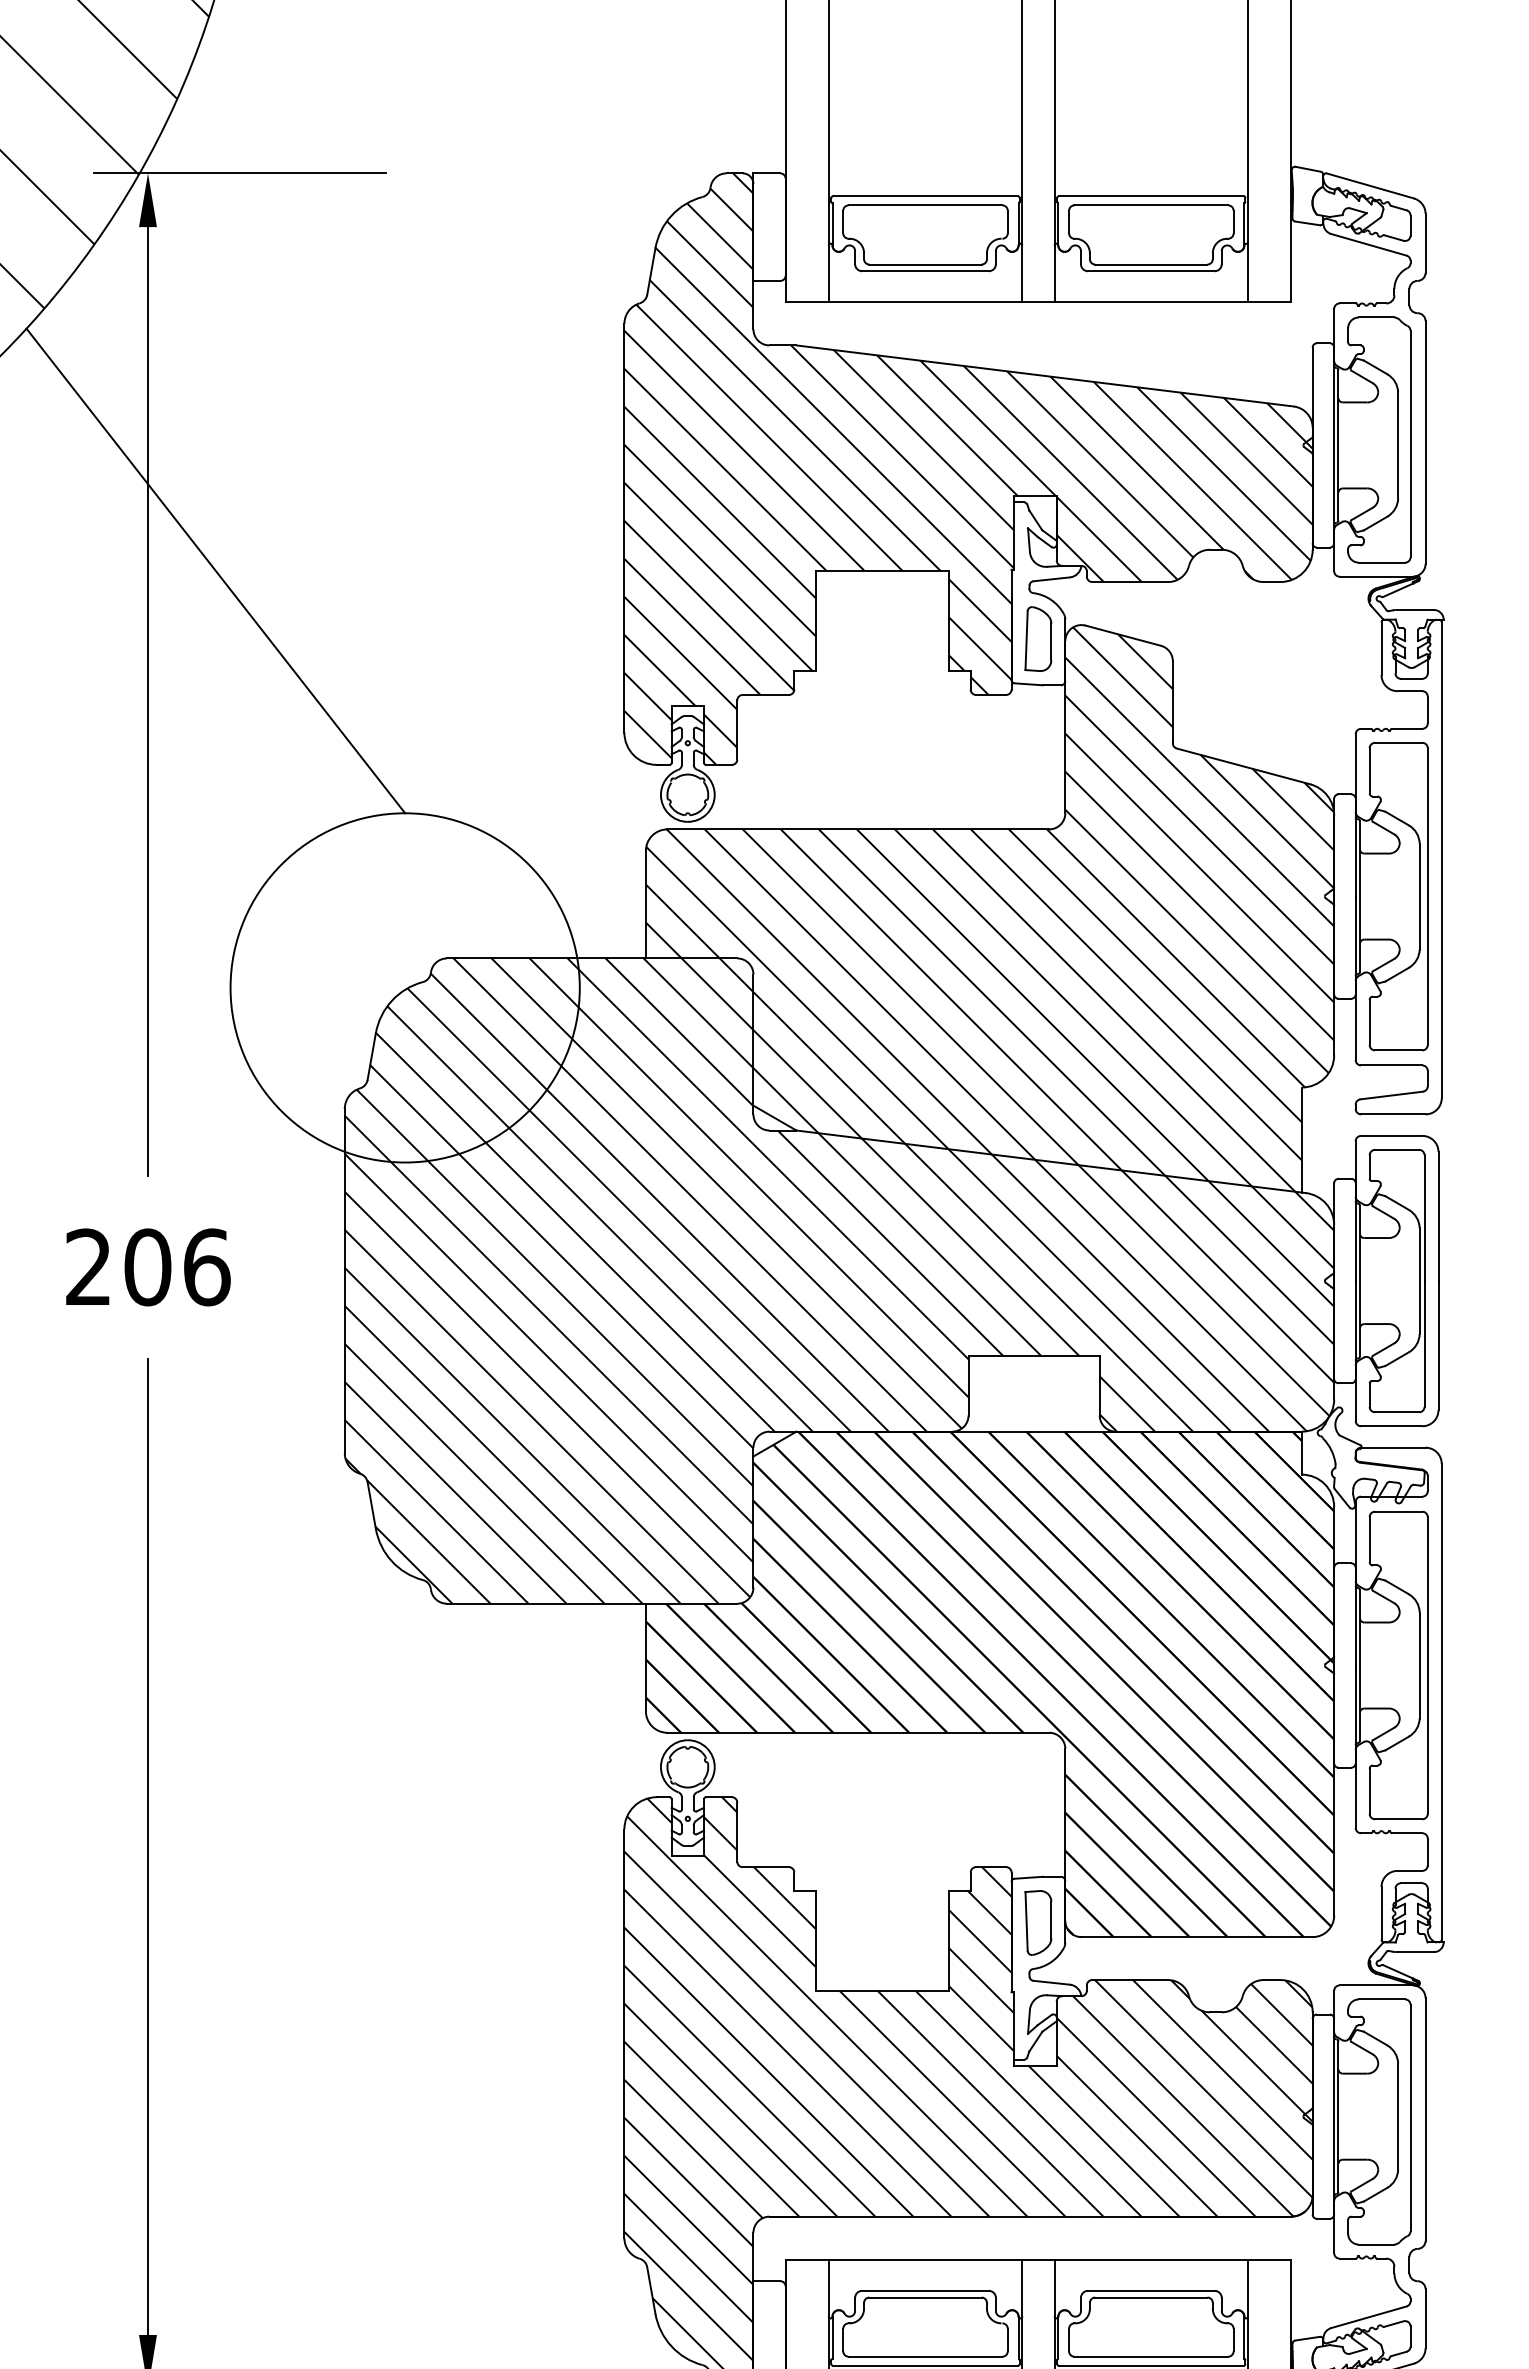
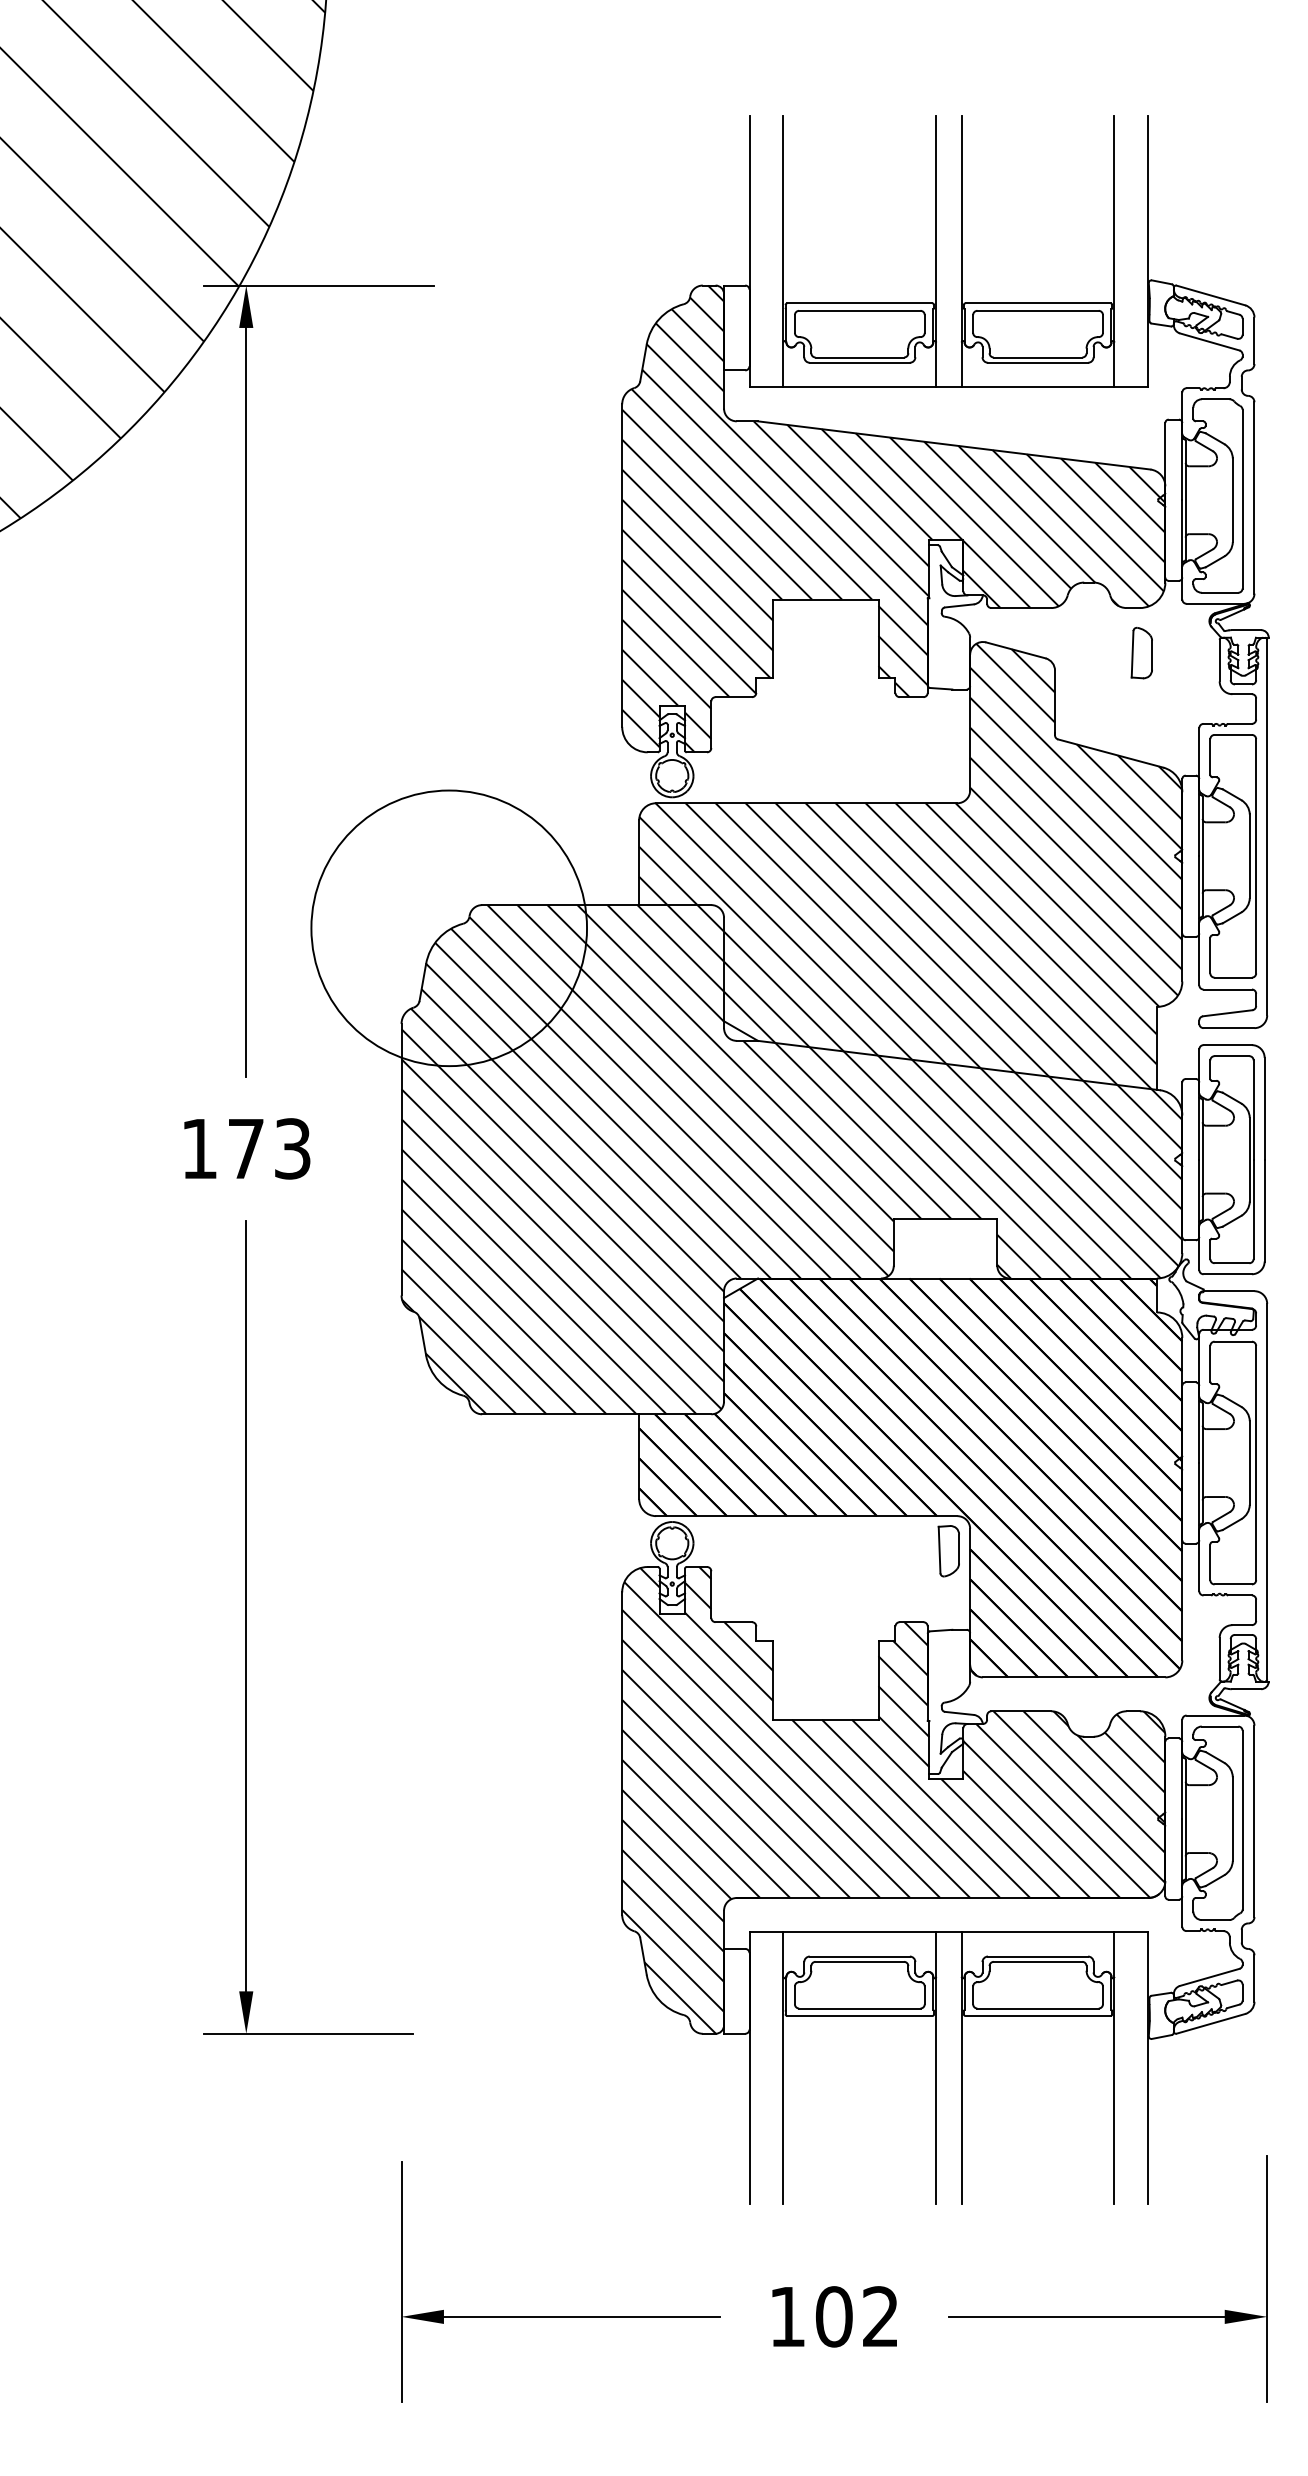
line: (215, 571) -> (299, 599), removed
part: (1037, 638) -> (1141, 652), moved
text: (148, 1266) -> (246, 1148), 206 -> 173
part: (1037, 1923) -> (948, 1551), moved

